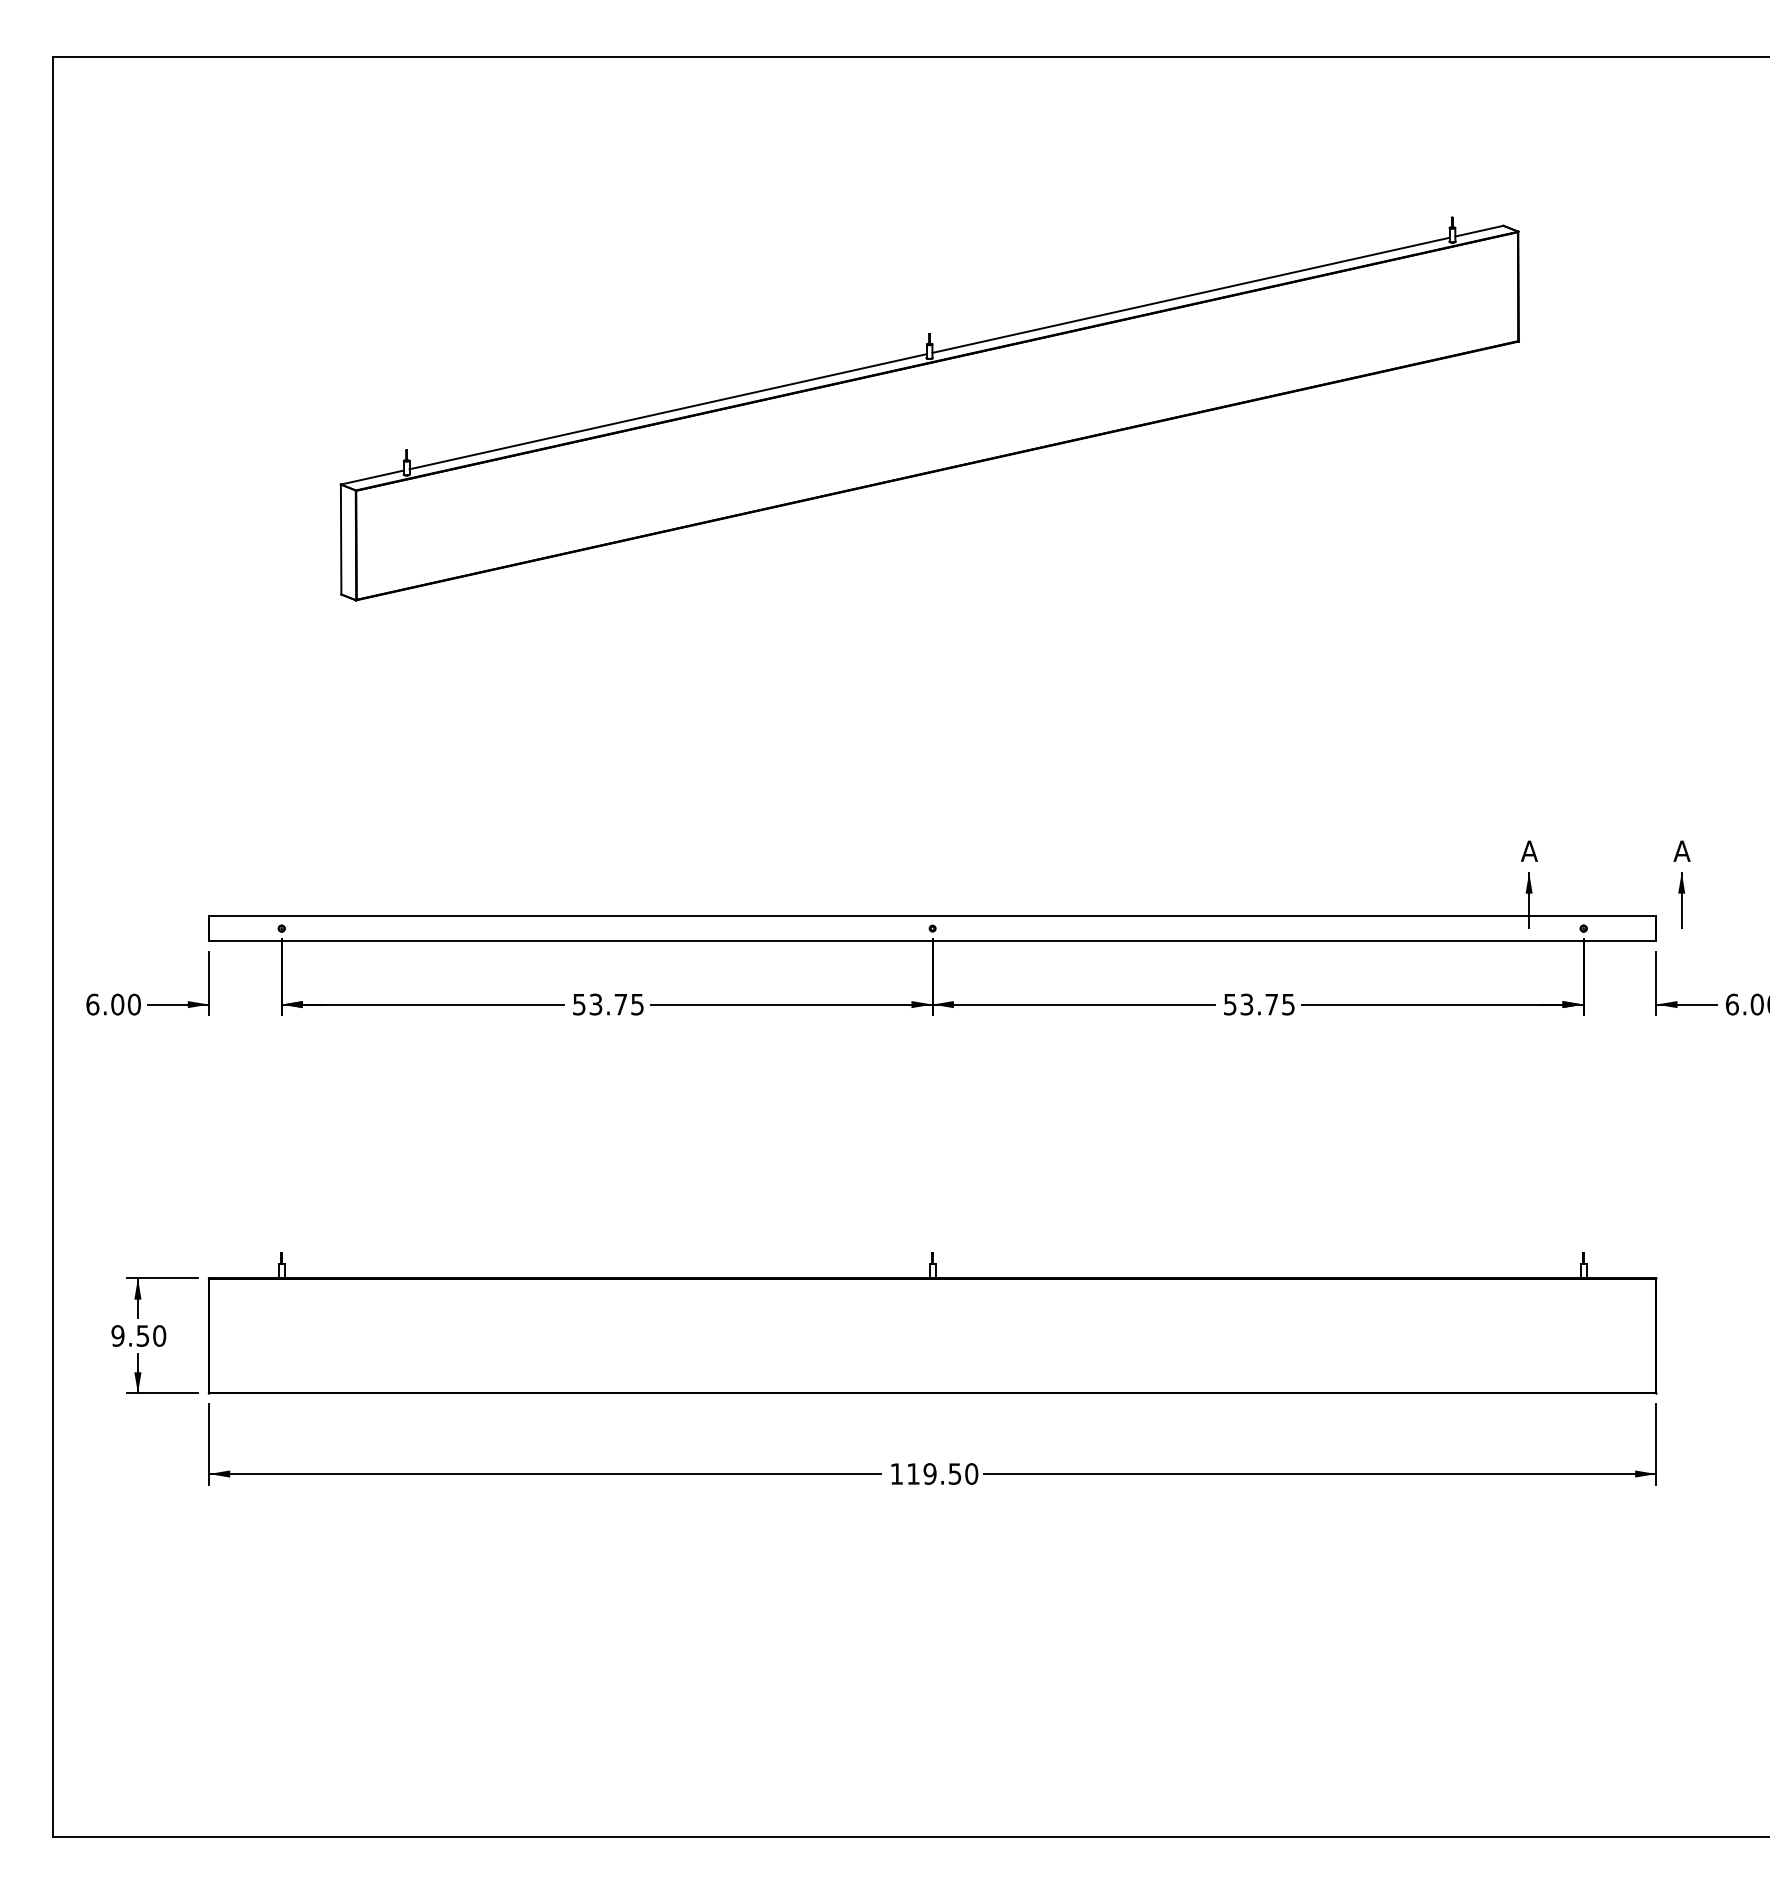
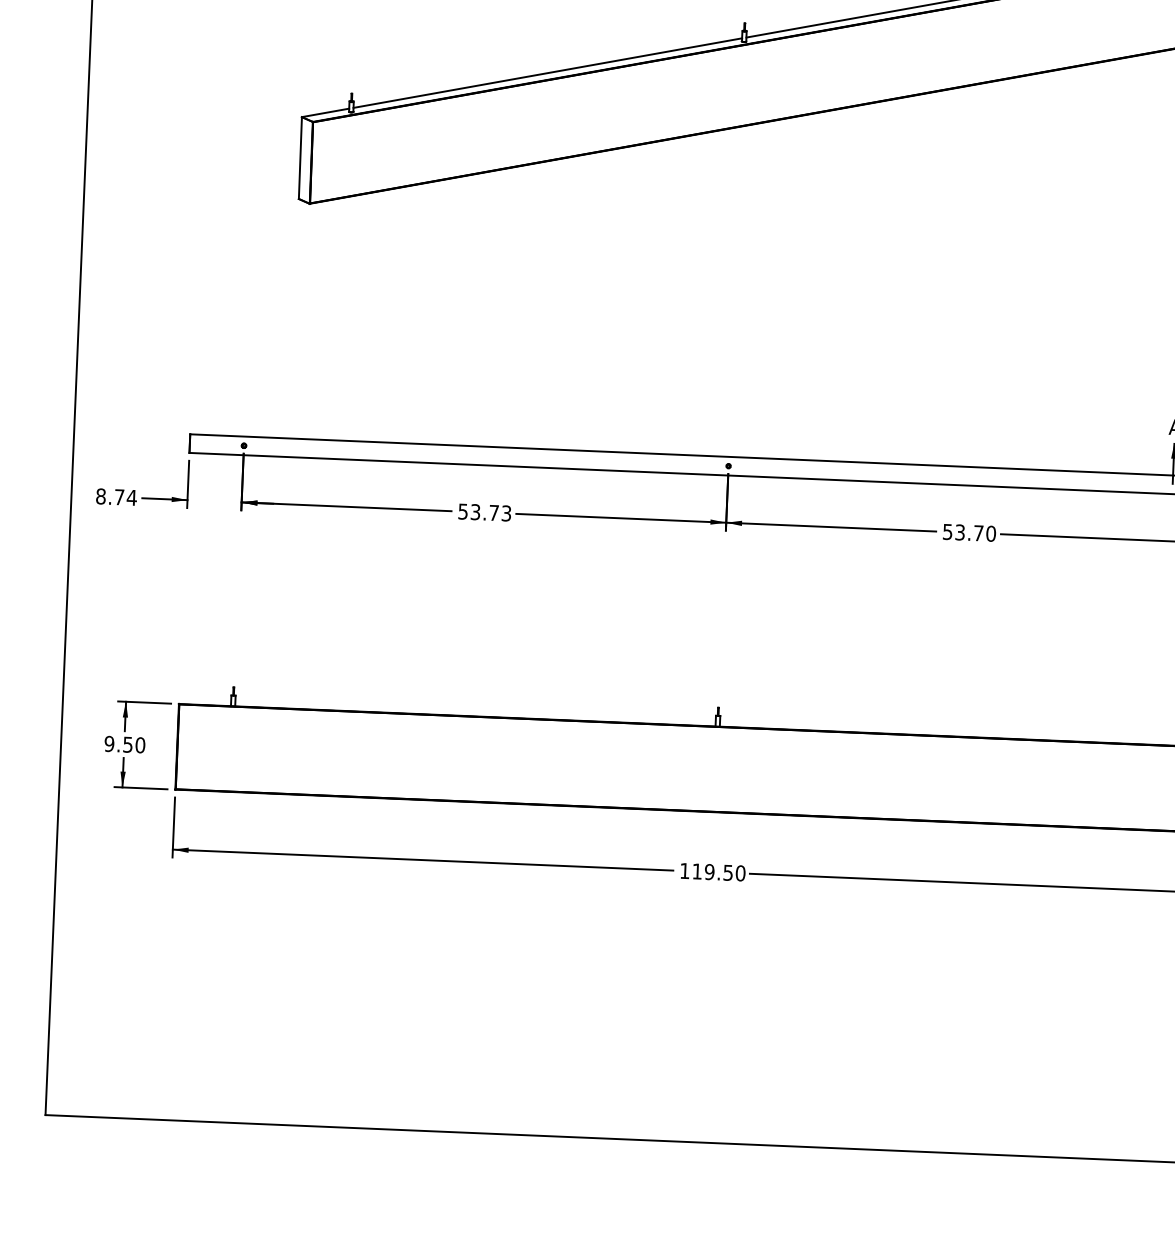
text: (637, 1003) -> (506, 512), 53.75 -> 53.73
text: (113, 1004) -> (116, 497), 6.00 -> 8.74
text: (1288, 1004) -> (991, 533), 53.75 -> 53.70

